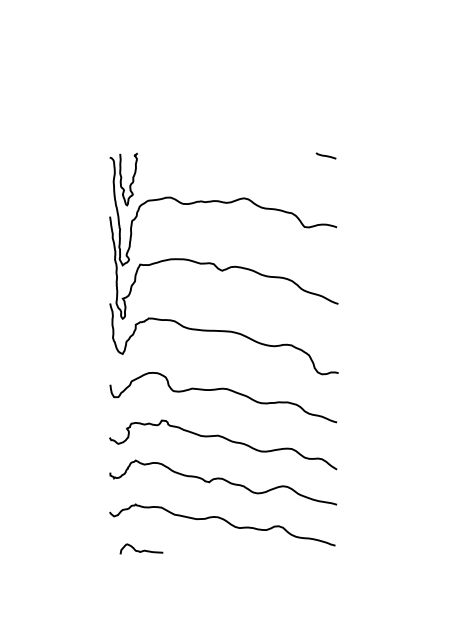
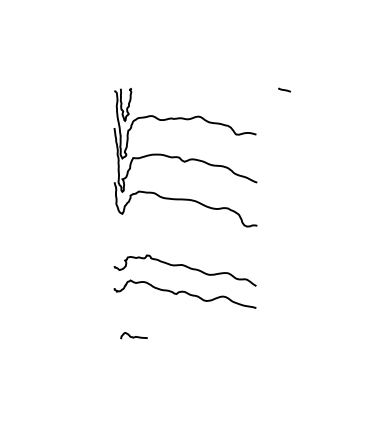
curve: (326, 155) -> (284, 89), moved
curve: (222, 390) -> (184, 236), removed
curve: (223, 521) -> (185, 318), removed

